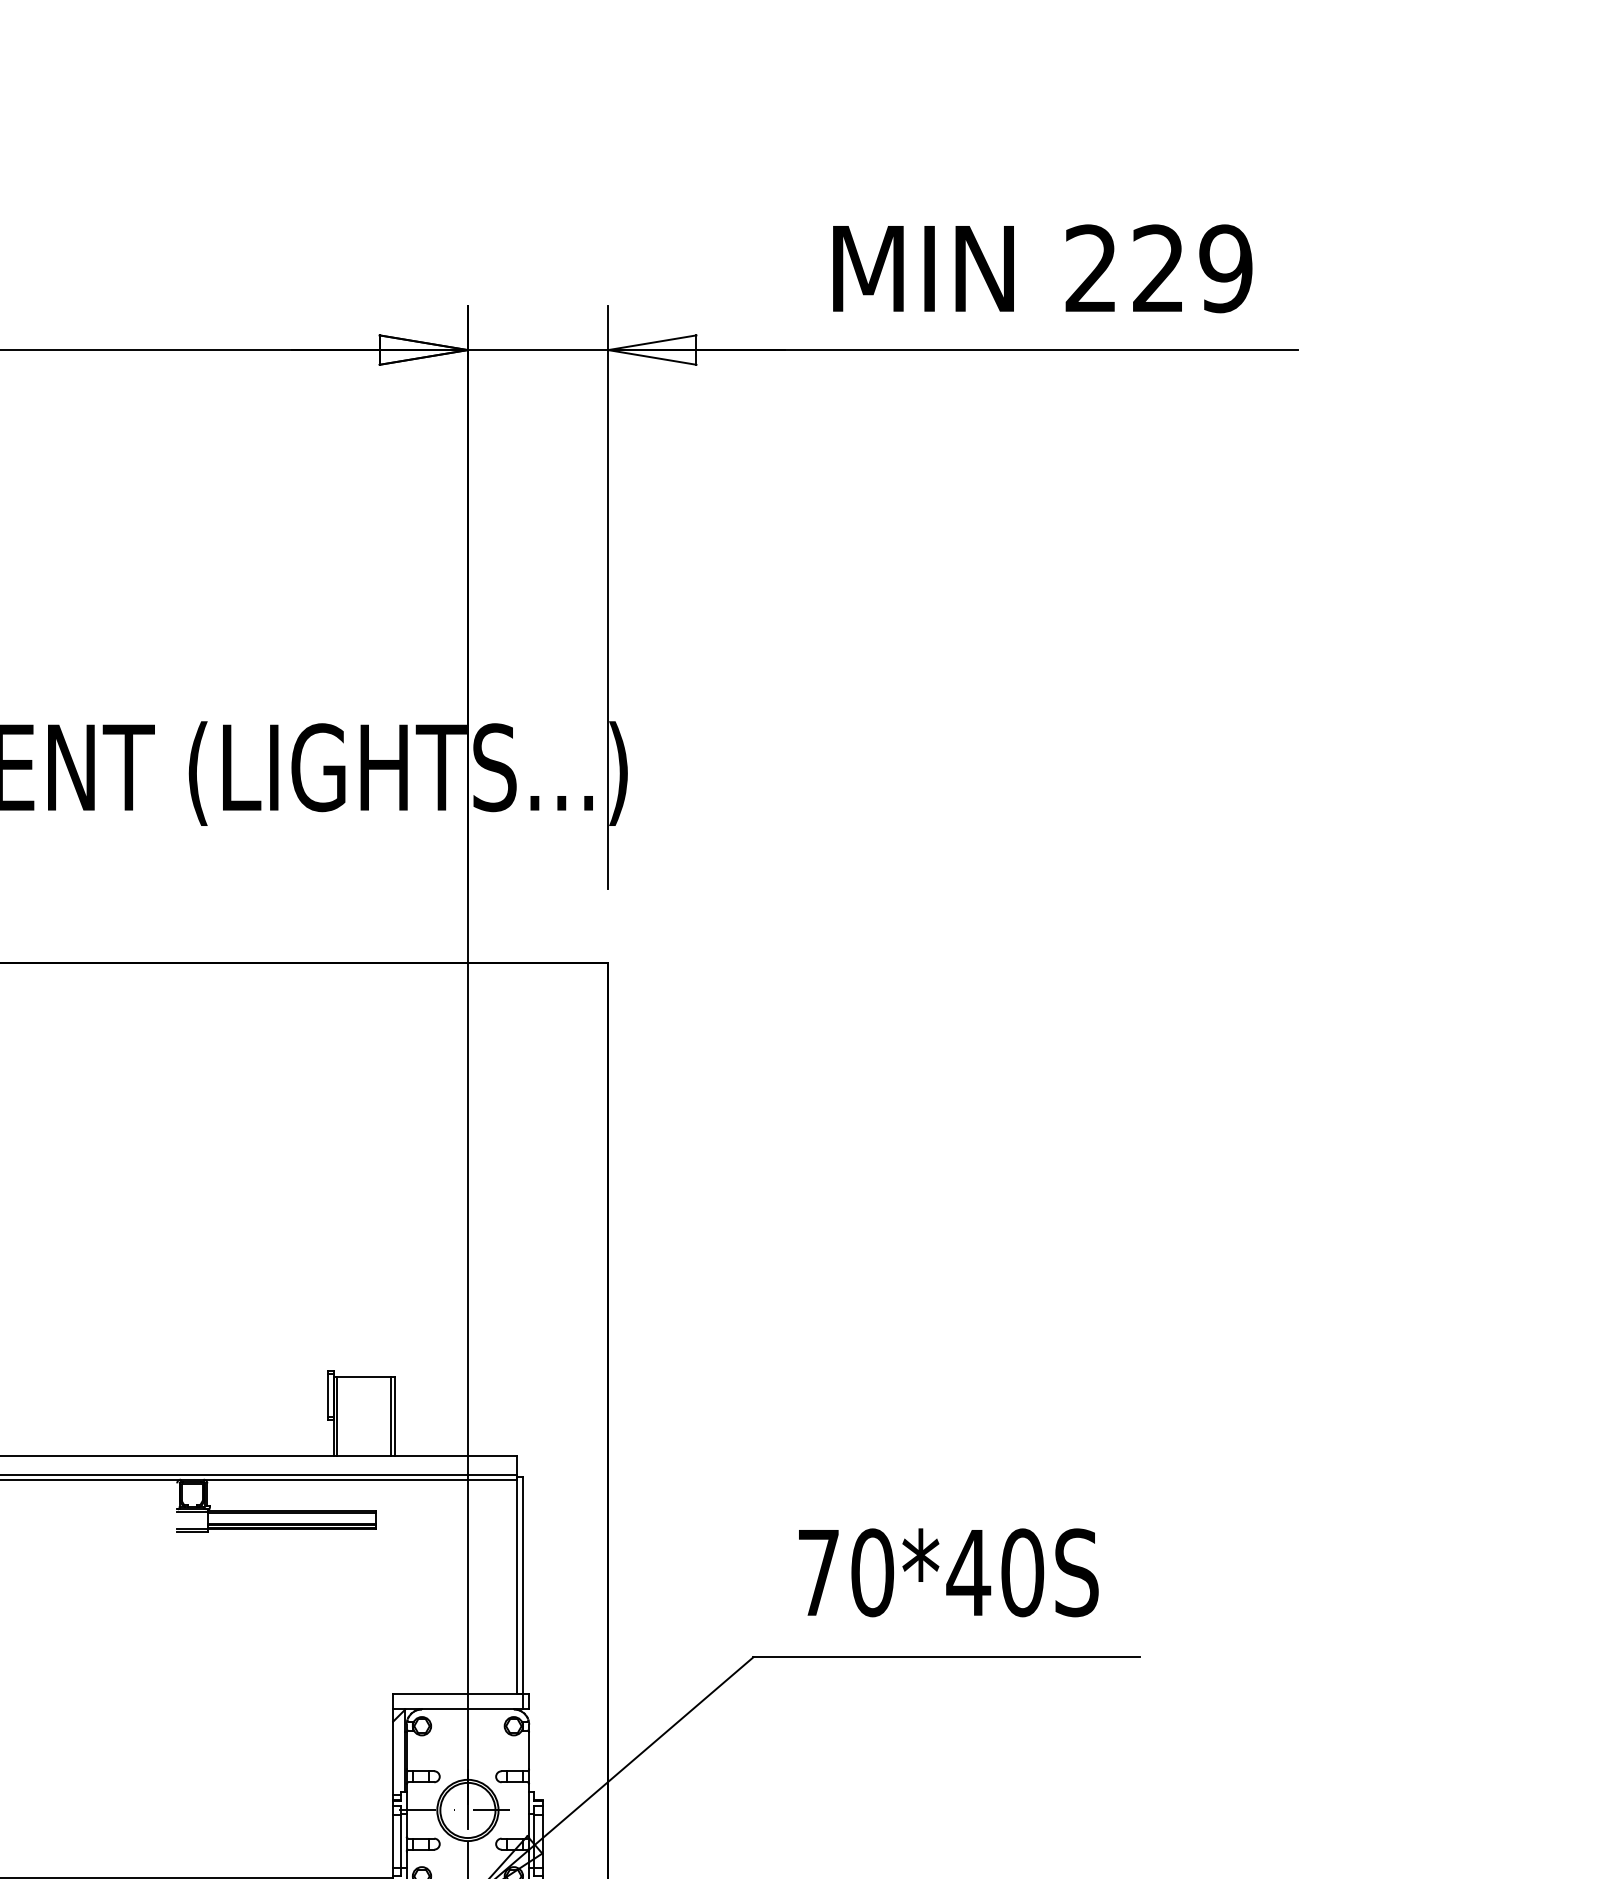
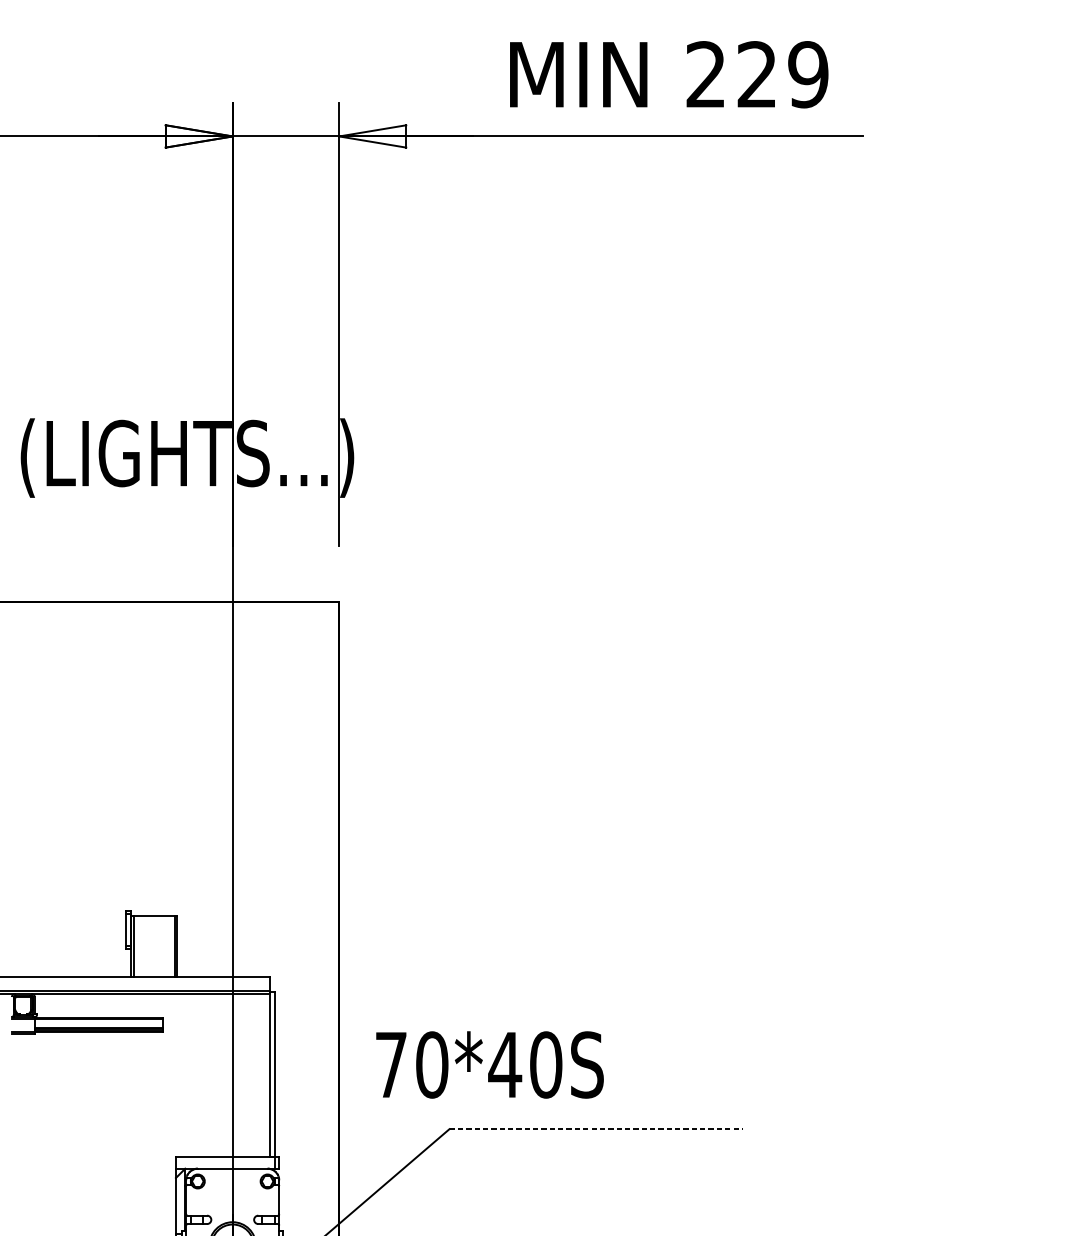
text: (948, 1572) -> (489, 1064), moved
line: (947, 1657) -> (596, 1129), solid -> dashed

